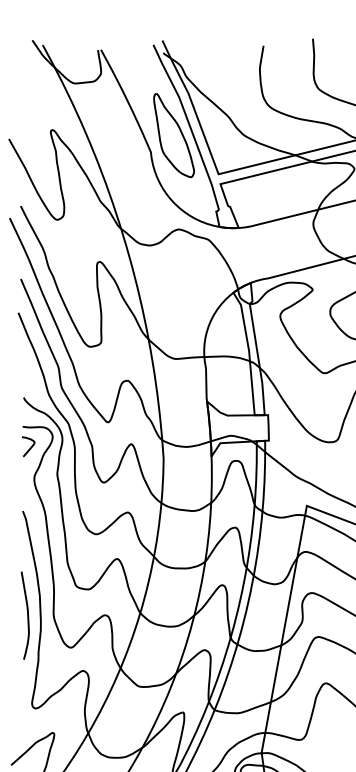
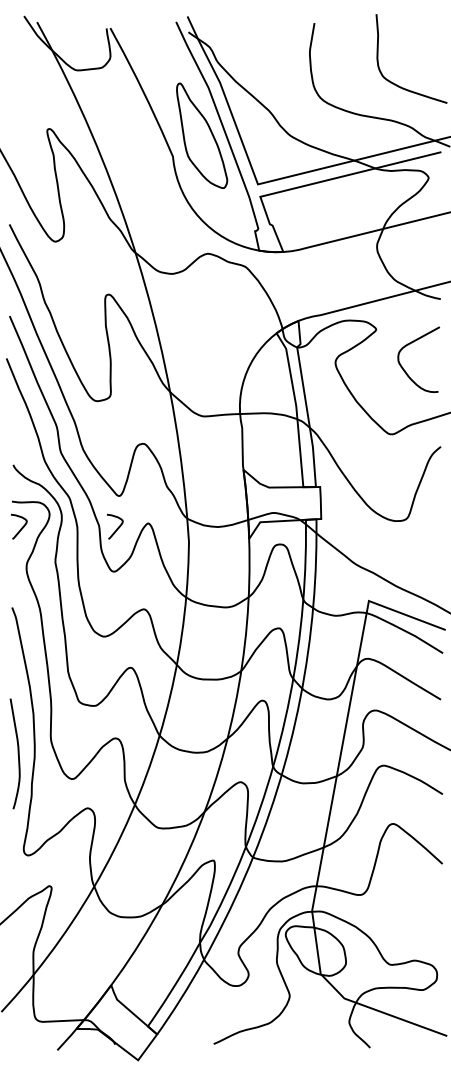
curve: (106, 447) -> (117, 527), added
curve: (27, 615) -> (17, 753), moved

